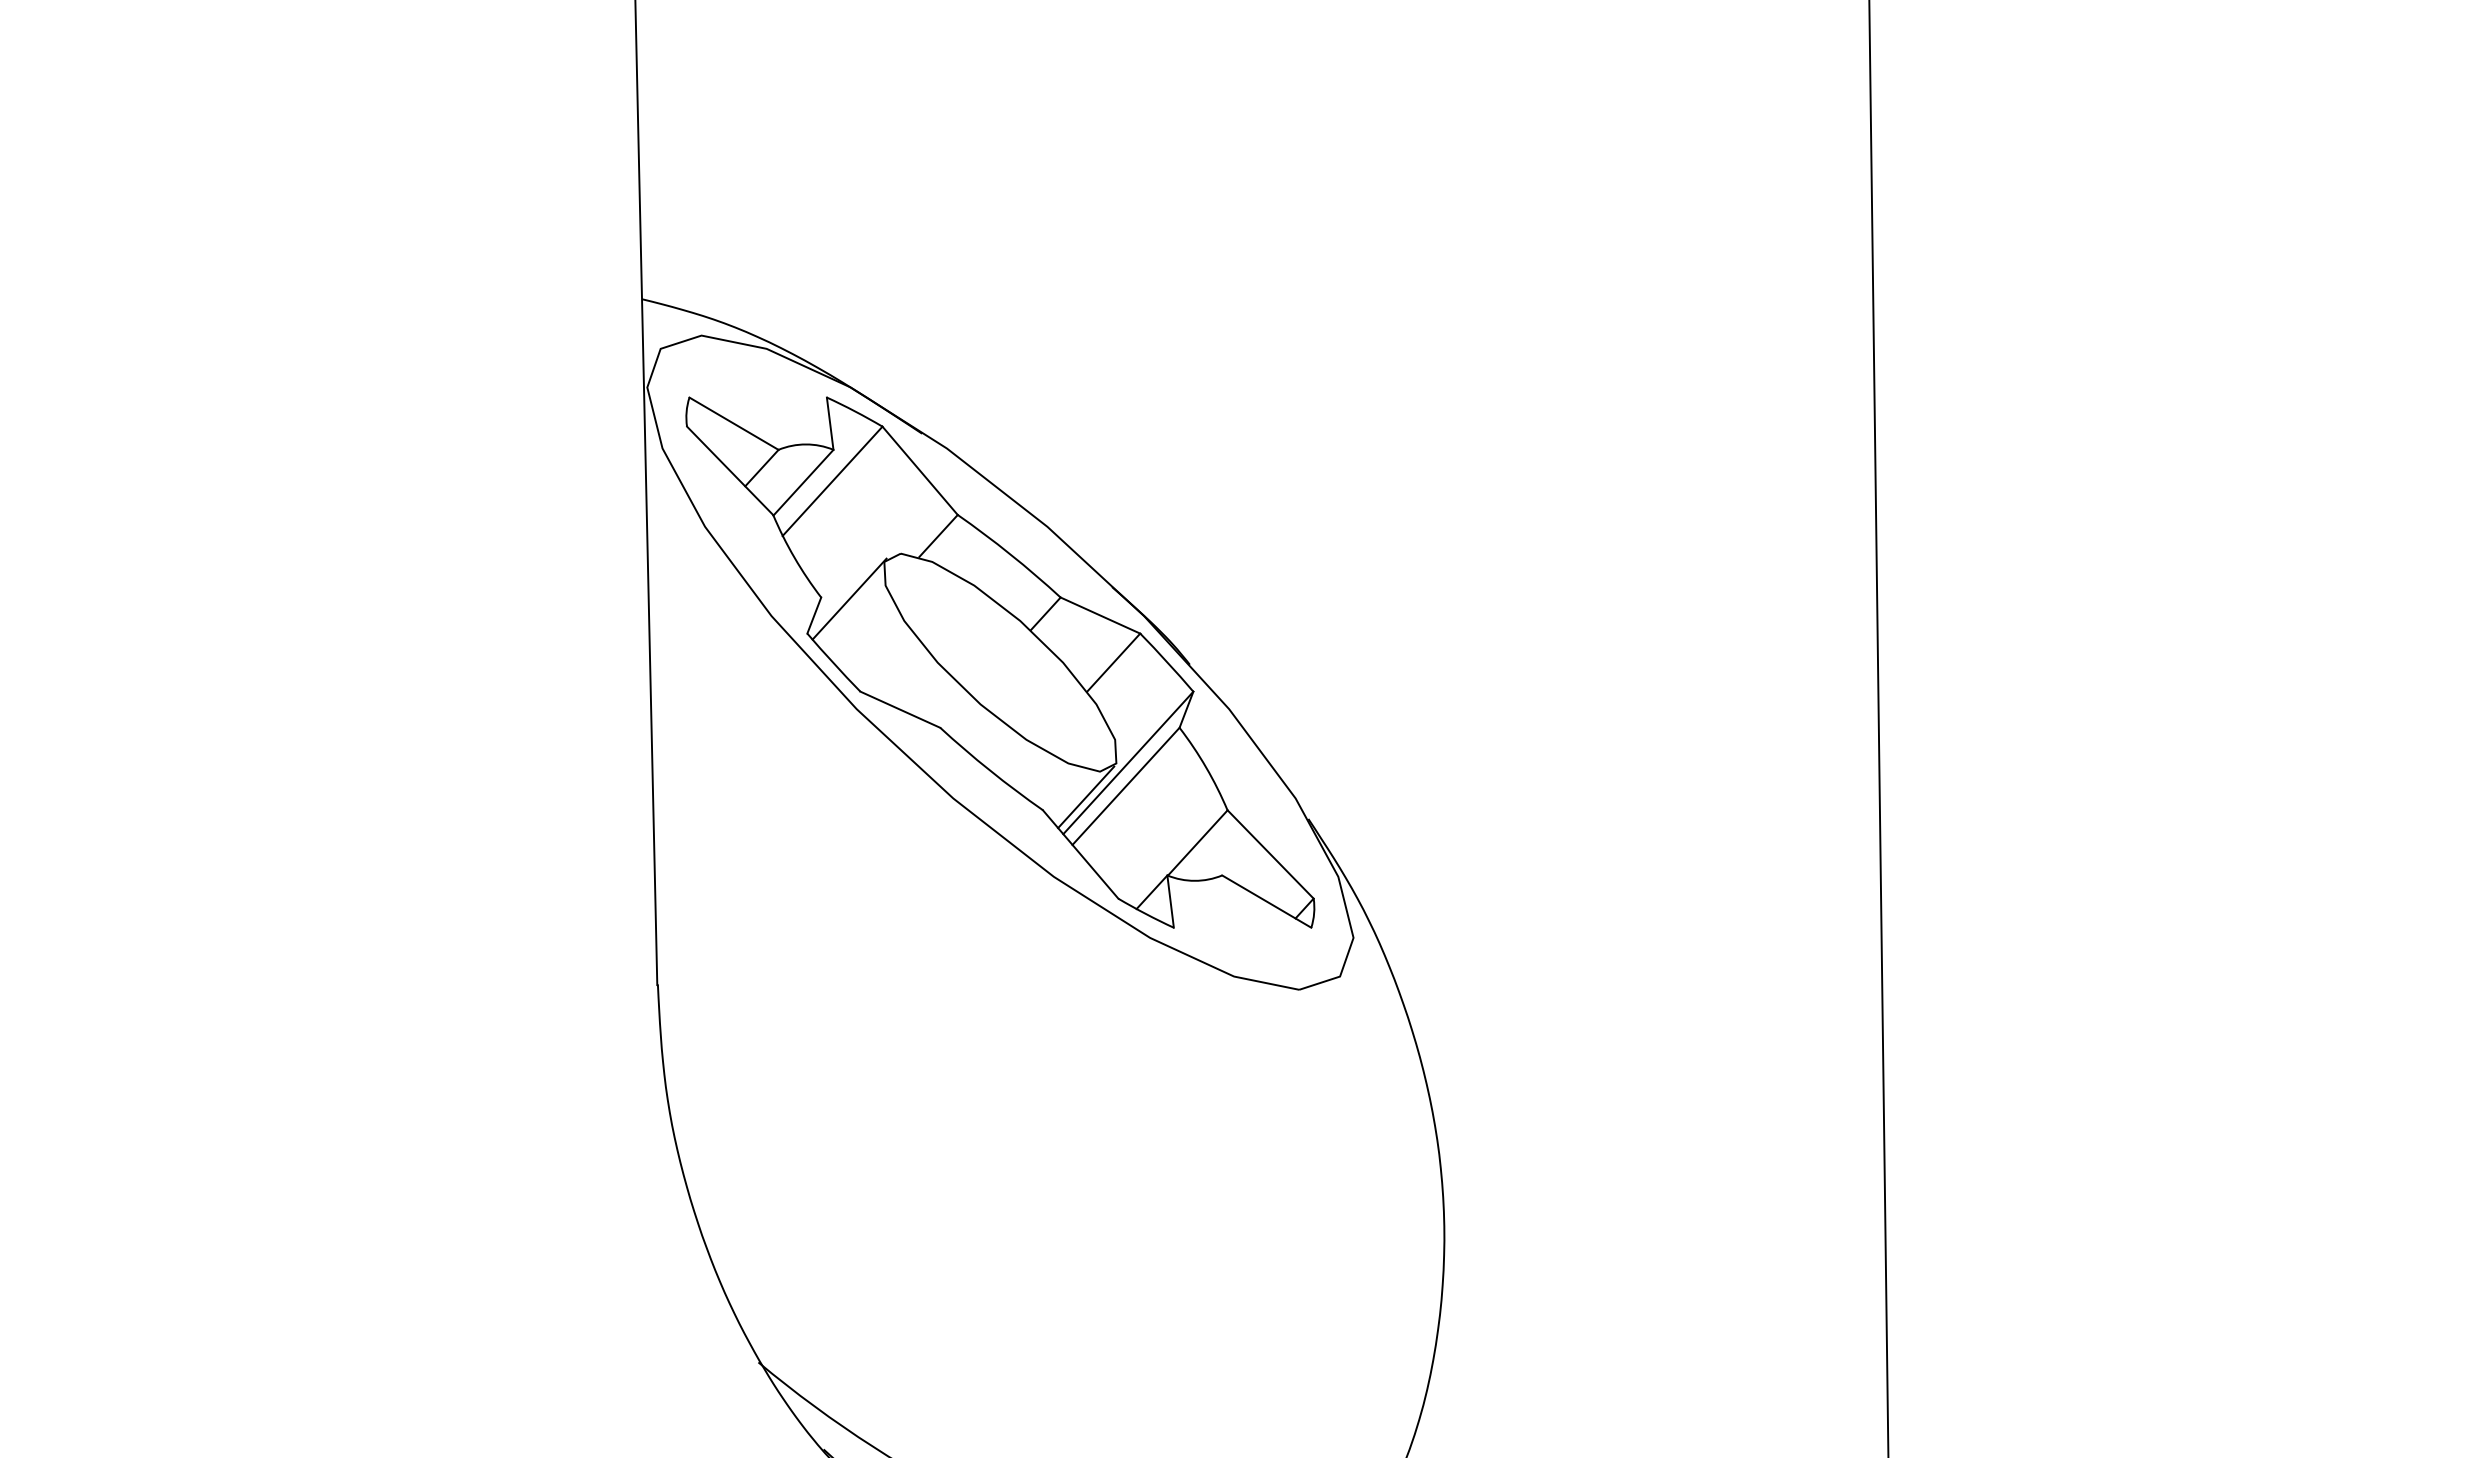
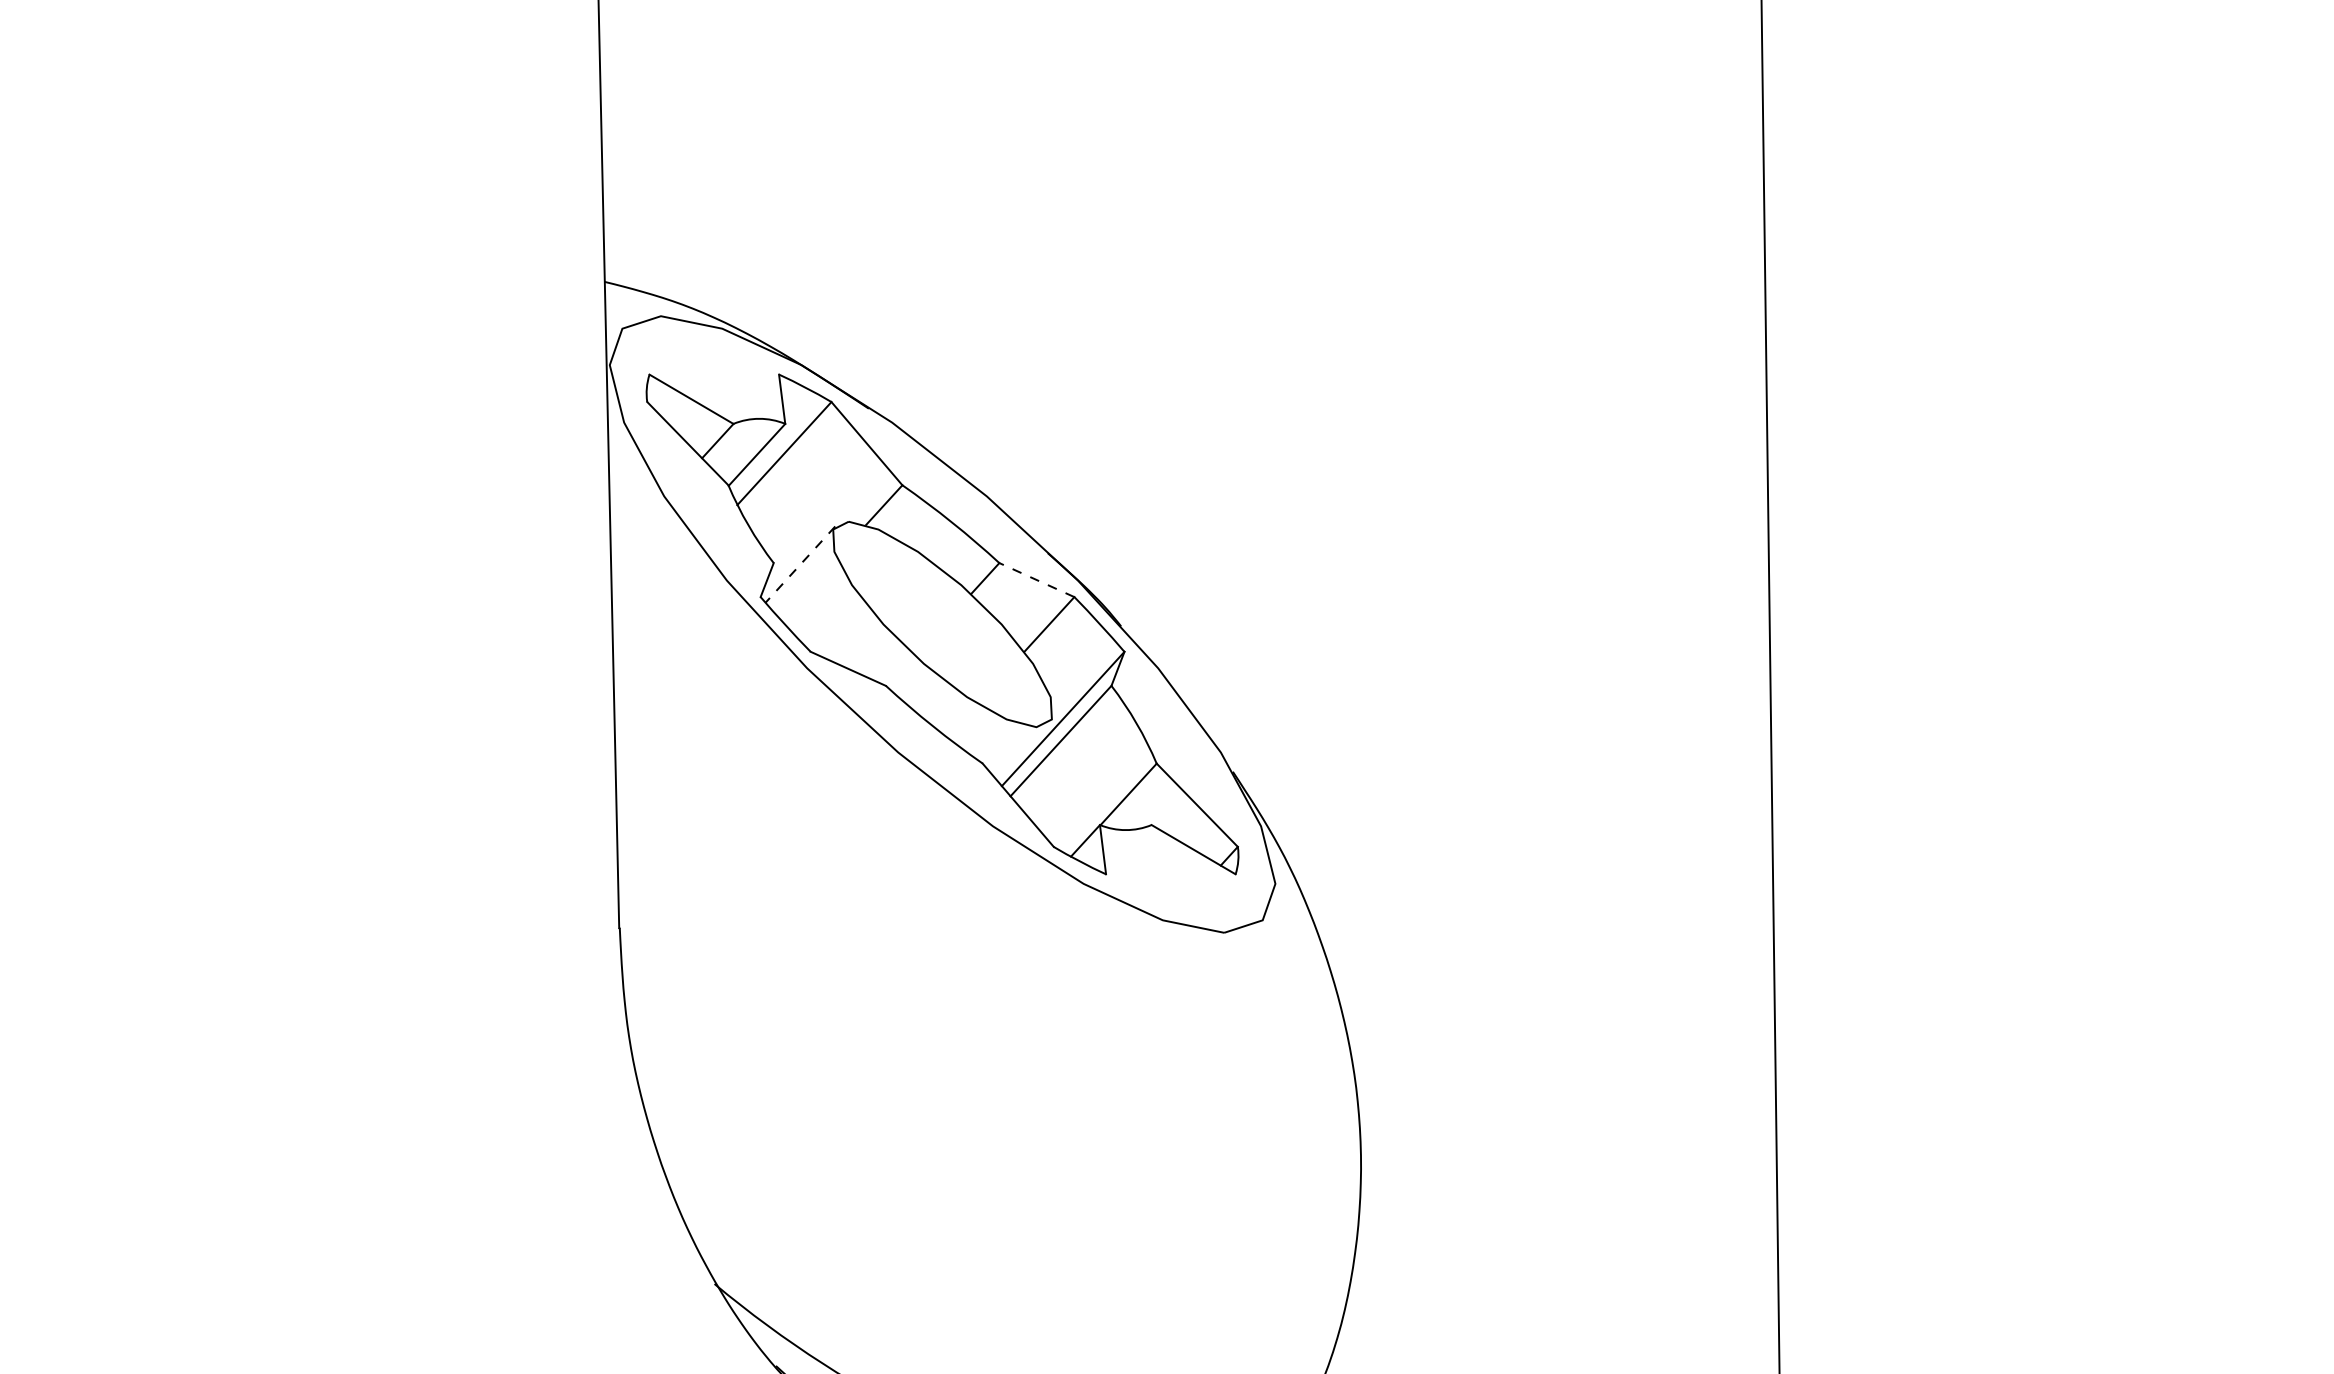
line: (849, 599) -> (800, 564), solid -> dashed
line: (1100, 615) -> (1036, 580), solid -> dashed
line: (1086, 797) -> (1023, 751), removed

